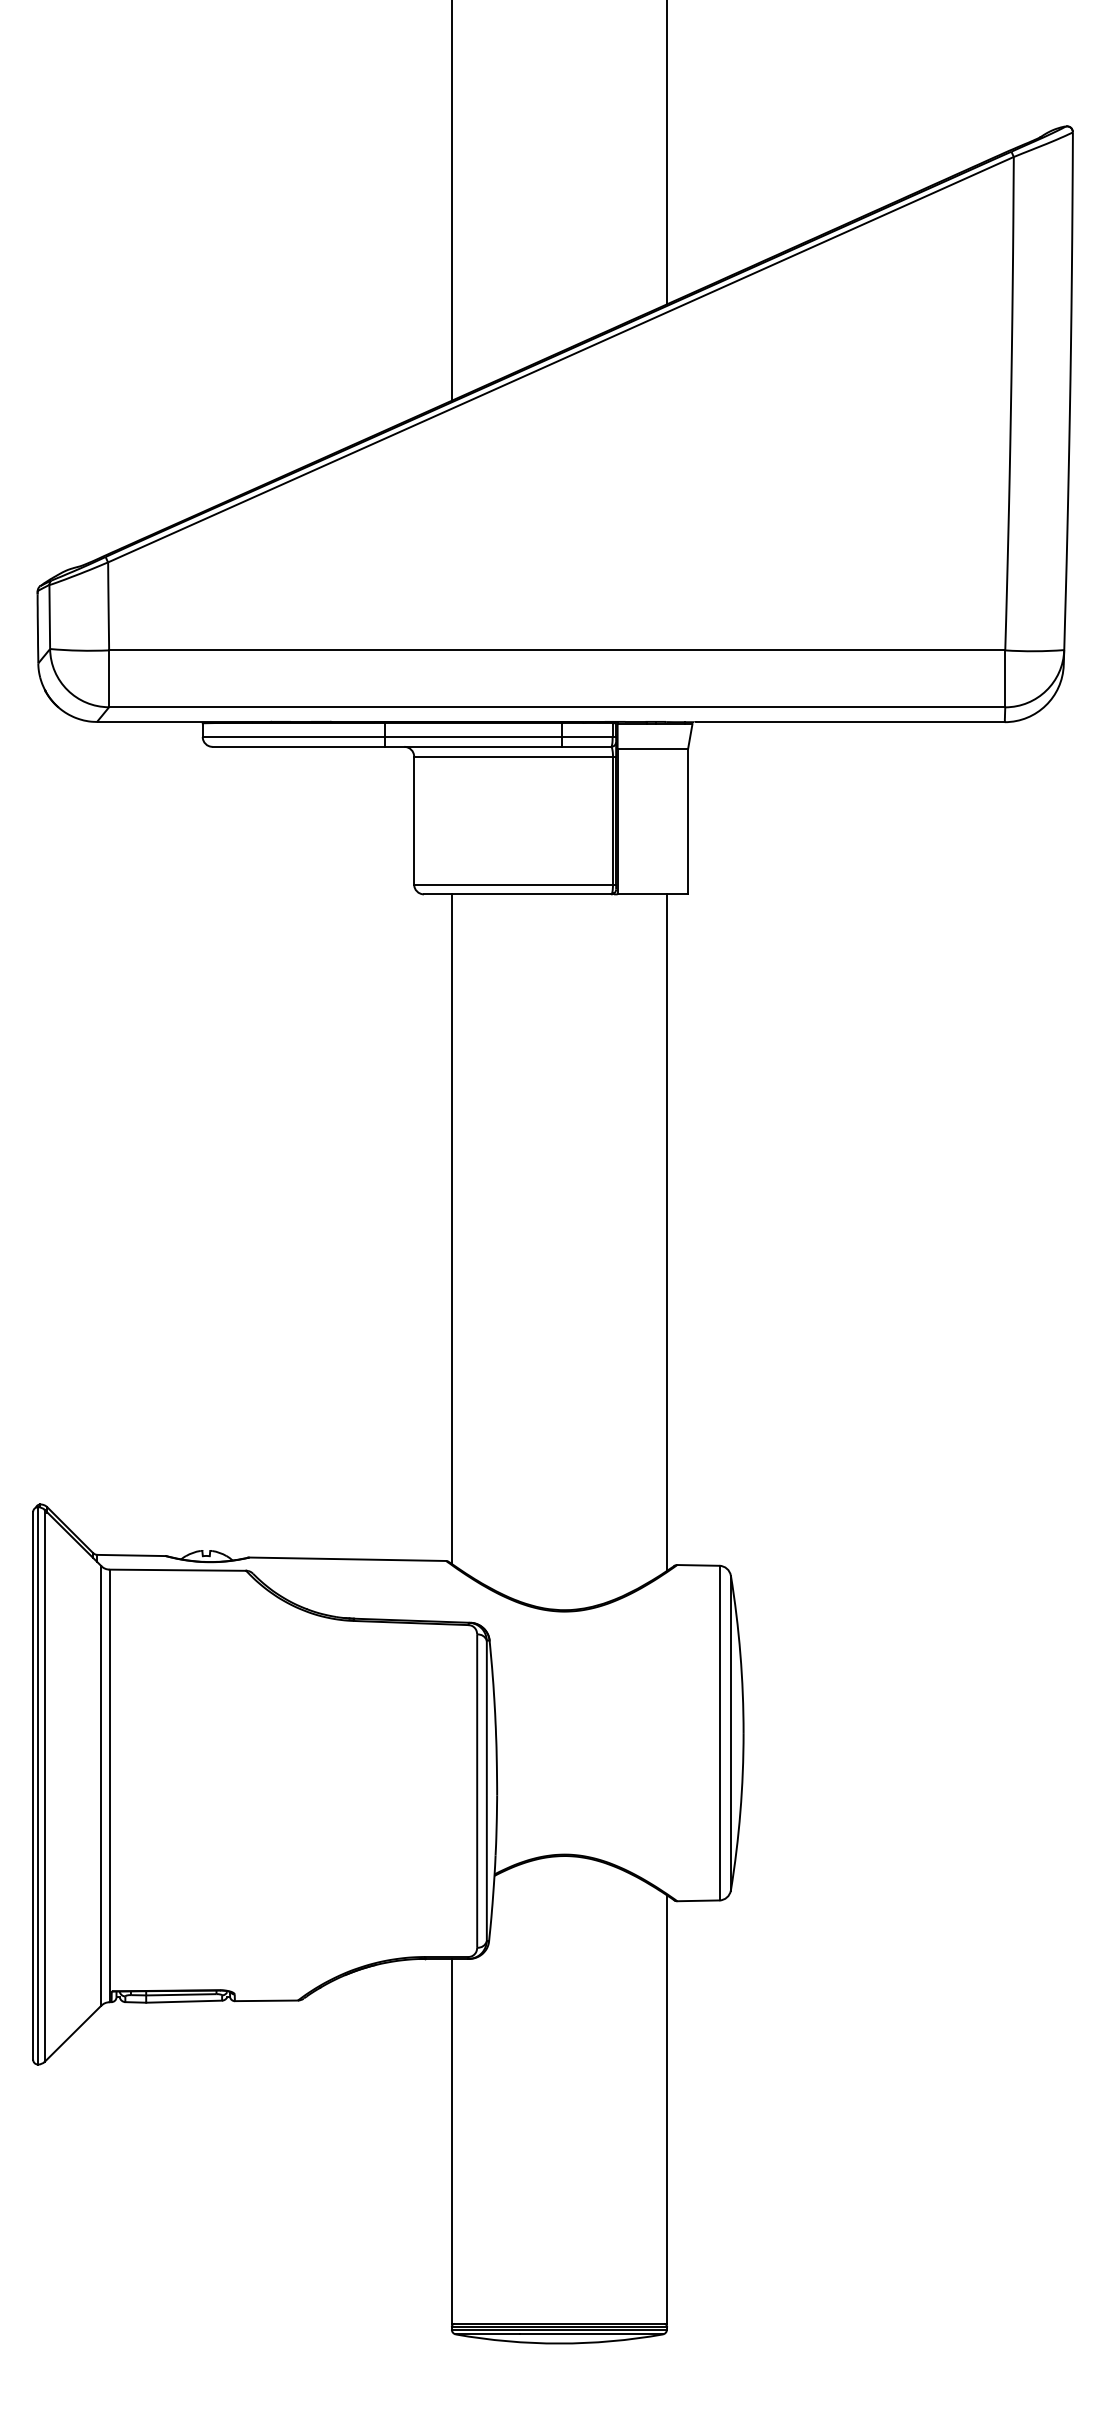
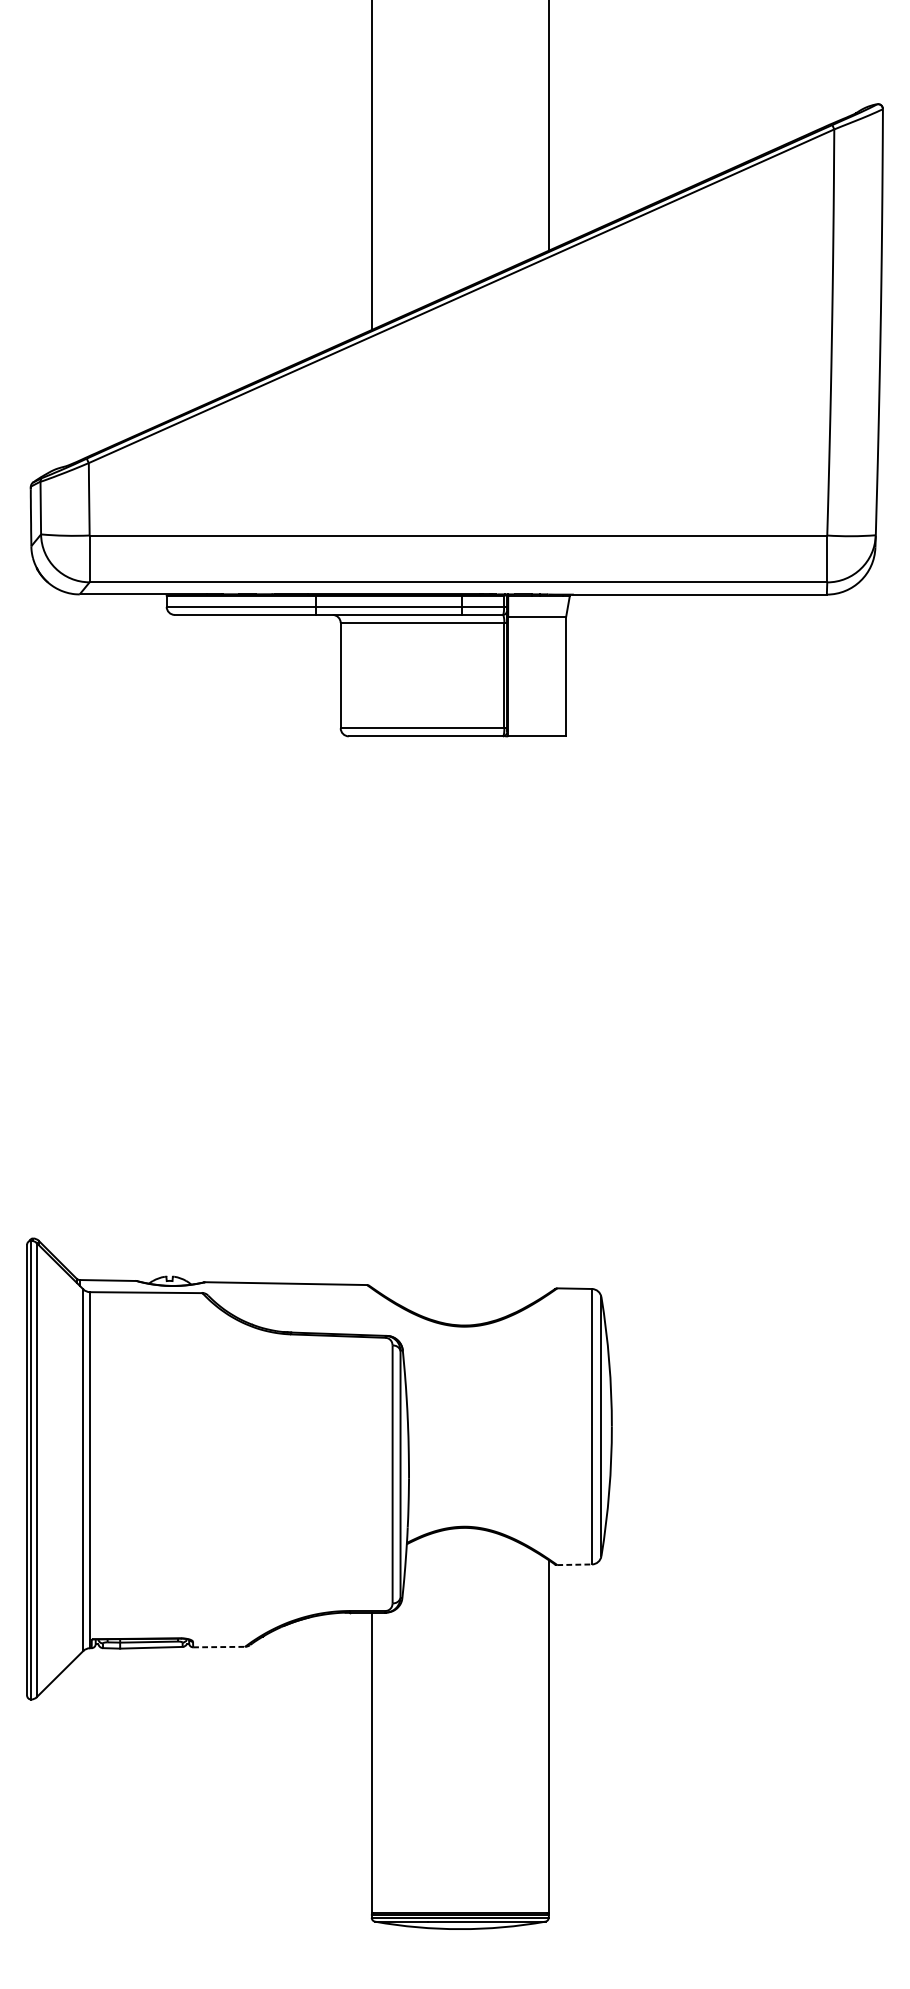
line: (451, 1228) -> (371, 1011), removed
line: (667, 1232) -> (549, 1014), removed
line: (698, 1900) -> (574, 1564), solid -> dashed
line: (266, 2000) -> (219, 1646), solid -> dashed

